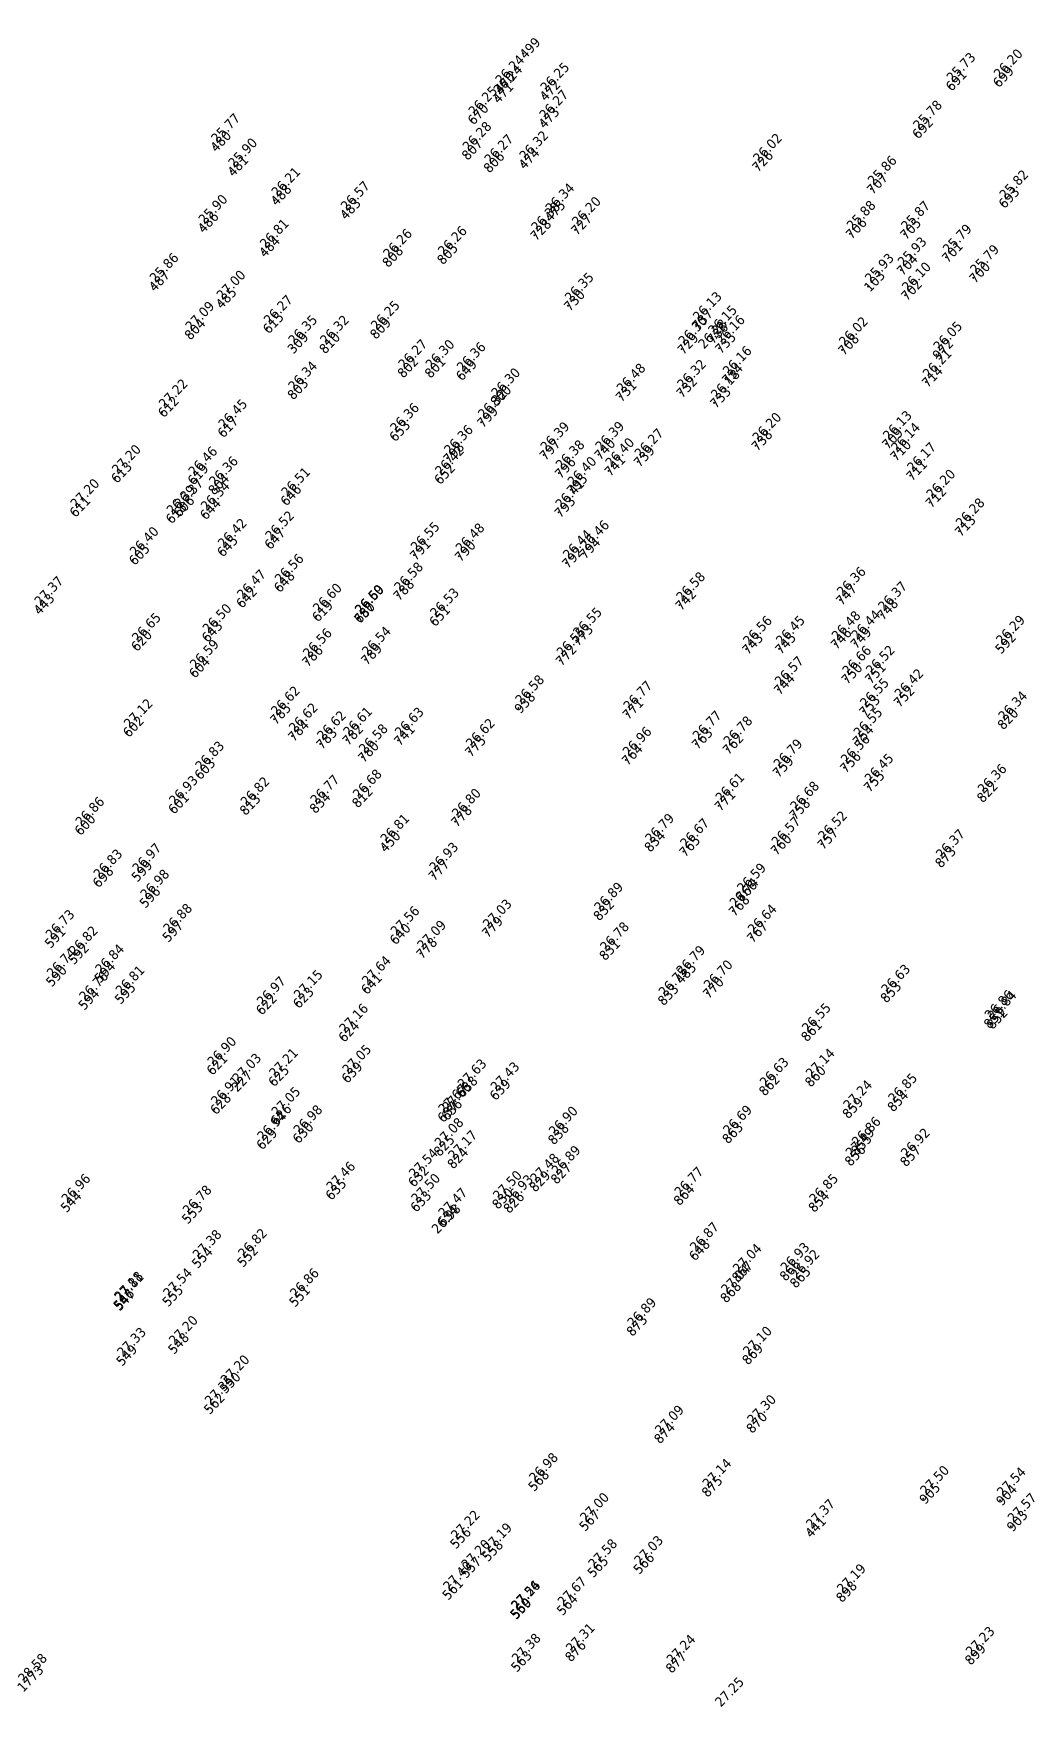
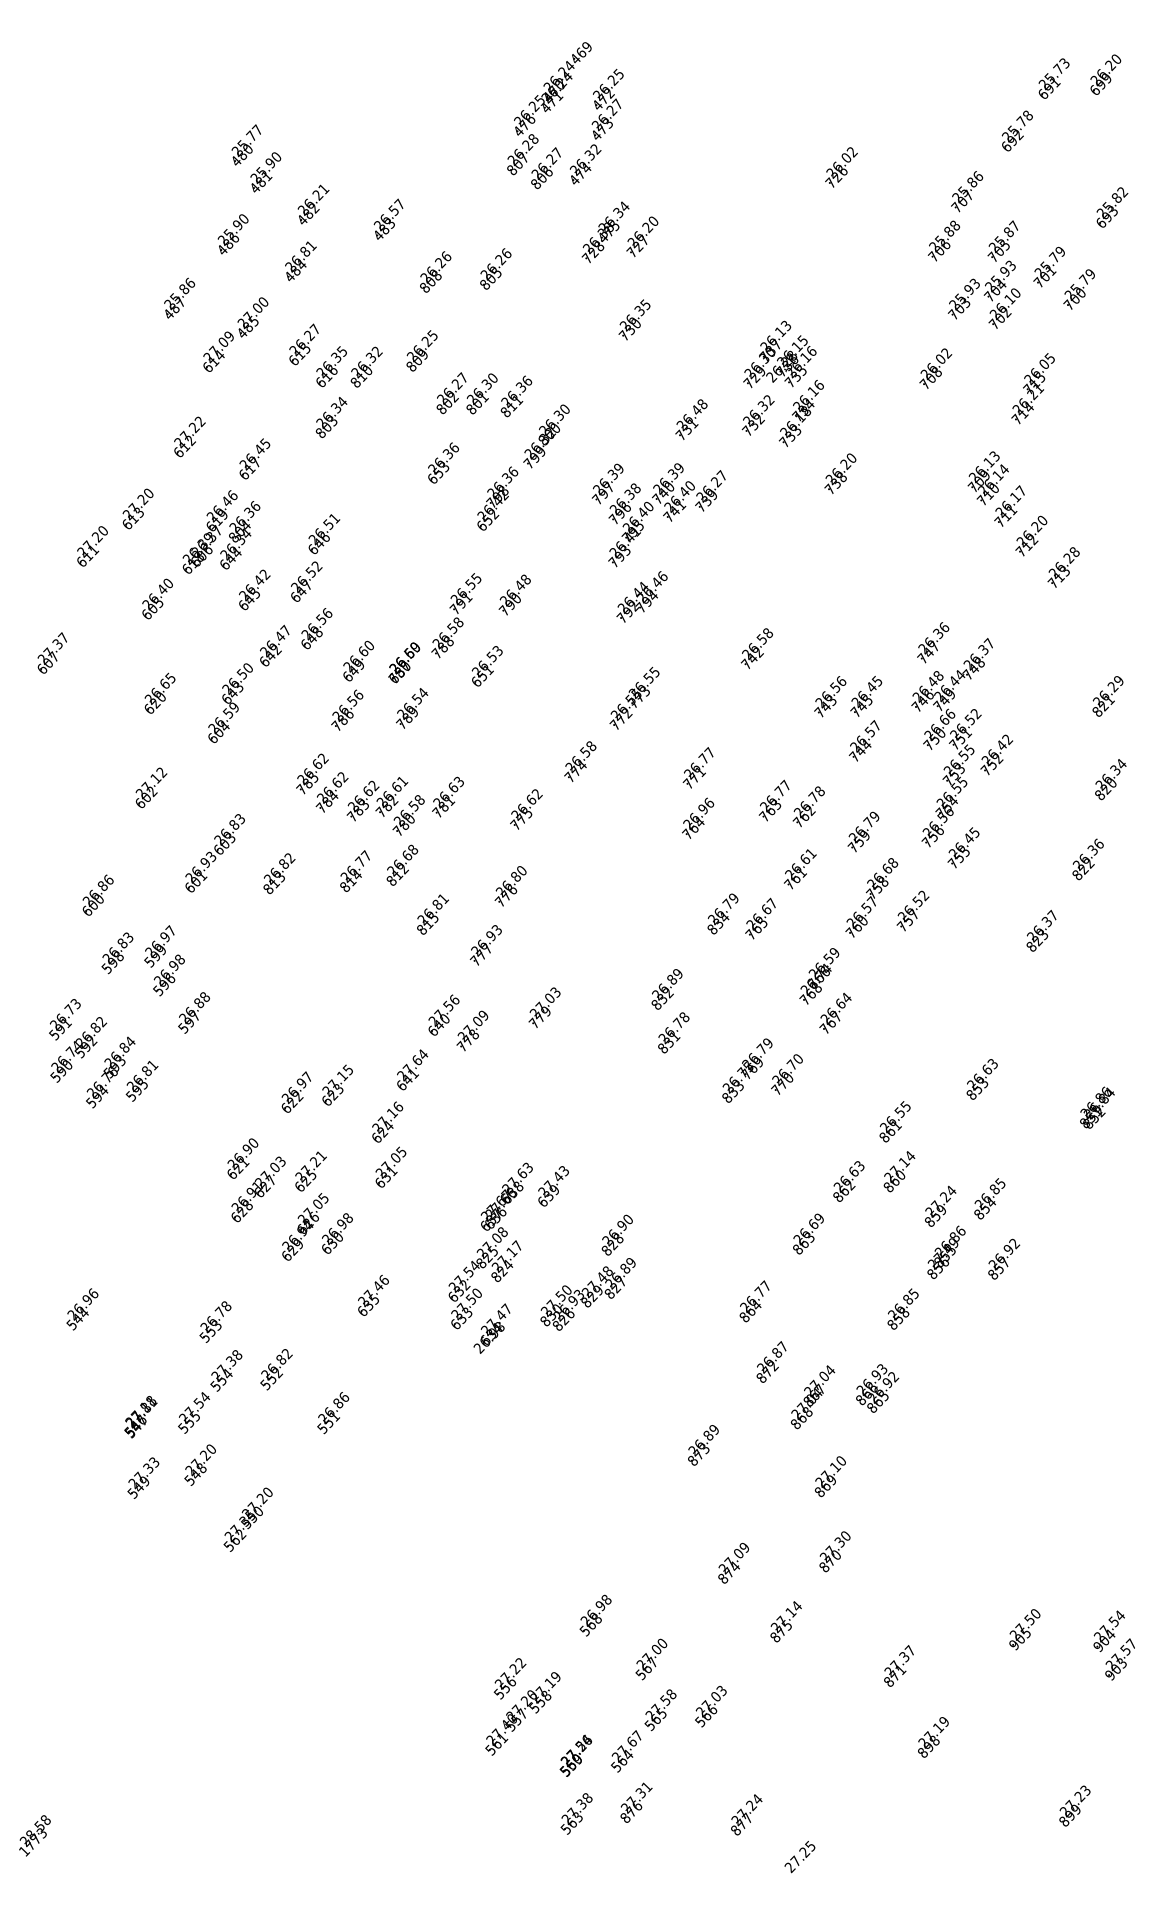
text: (529, 47) -> (581, 52), 499 -> 469
text: (477, 113) -> (523, 124), 670 -> 476
text: (286, 189) -> (314, 208), 488 -> 482
text: (868, 286) -> (953, 314), 103 -> 703
text: (192, 331) -> (211, 363), 804 -> 614
text: (297, 342) -> (326, 376), 309 -> 616
text: (942, 349) -> (1034, 383), 972 -> 715
text: (466, 369) -> (511, 405), 649 -> 811
text: (43, 603) -> (47, 662), 443 -> 607
text: (322, 610) -> (353, 670), 619 -> 649
text: (1004, 643) -> (1102, 706), 592 -> 821
text: (524, 702) -> (575, 771), 938 -> 774
text: (403, 734) -> (442, 806), 741 -> 781
text: (724, 799) -> (794, 877), 771 -> 761
text: (319, 802) -> (350, 880), 834 -> 814
text: (465, 810) -> (510, 889), 778 -> 776
text: (389, 841) -> (427, 923), 450 -> 815
text: (945, 856) -> (1037, 940), 873 -> 823
text: (97, 882) -> (106, 968), 698 -> 598
text: (109, 966) -> (120, 1060), 594 -> 593
text: (685, 972) -> (752, 1067), 485 -> 769
text: (357, 1066) -> (392, 1170), 639 -> 631
text: (236, 1086) -> (259, 1192), 227 -> 627
text: (558, 1134) -> (612, 1245), 838 -> 828
text: (823, 1195) -> (903, 1312), 854 -> 858
text: (699, 1249) -> (767, 1371), 648 -> 872
text: (812, 1528) -> (891, 1677), 441 -> 871

